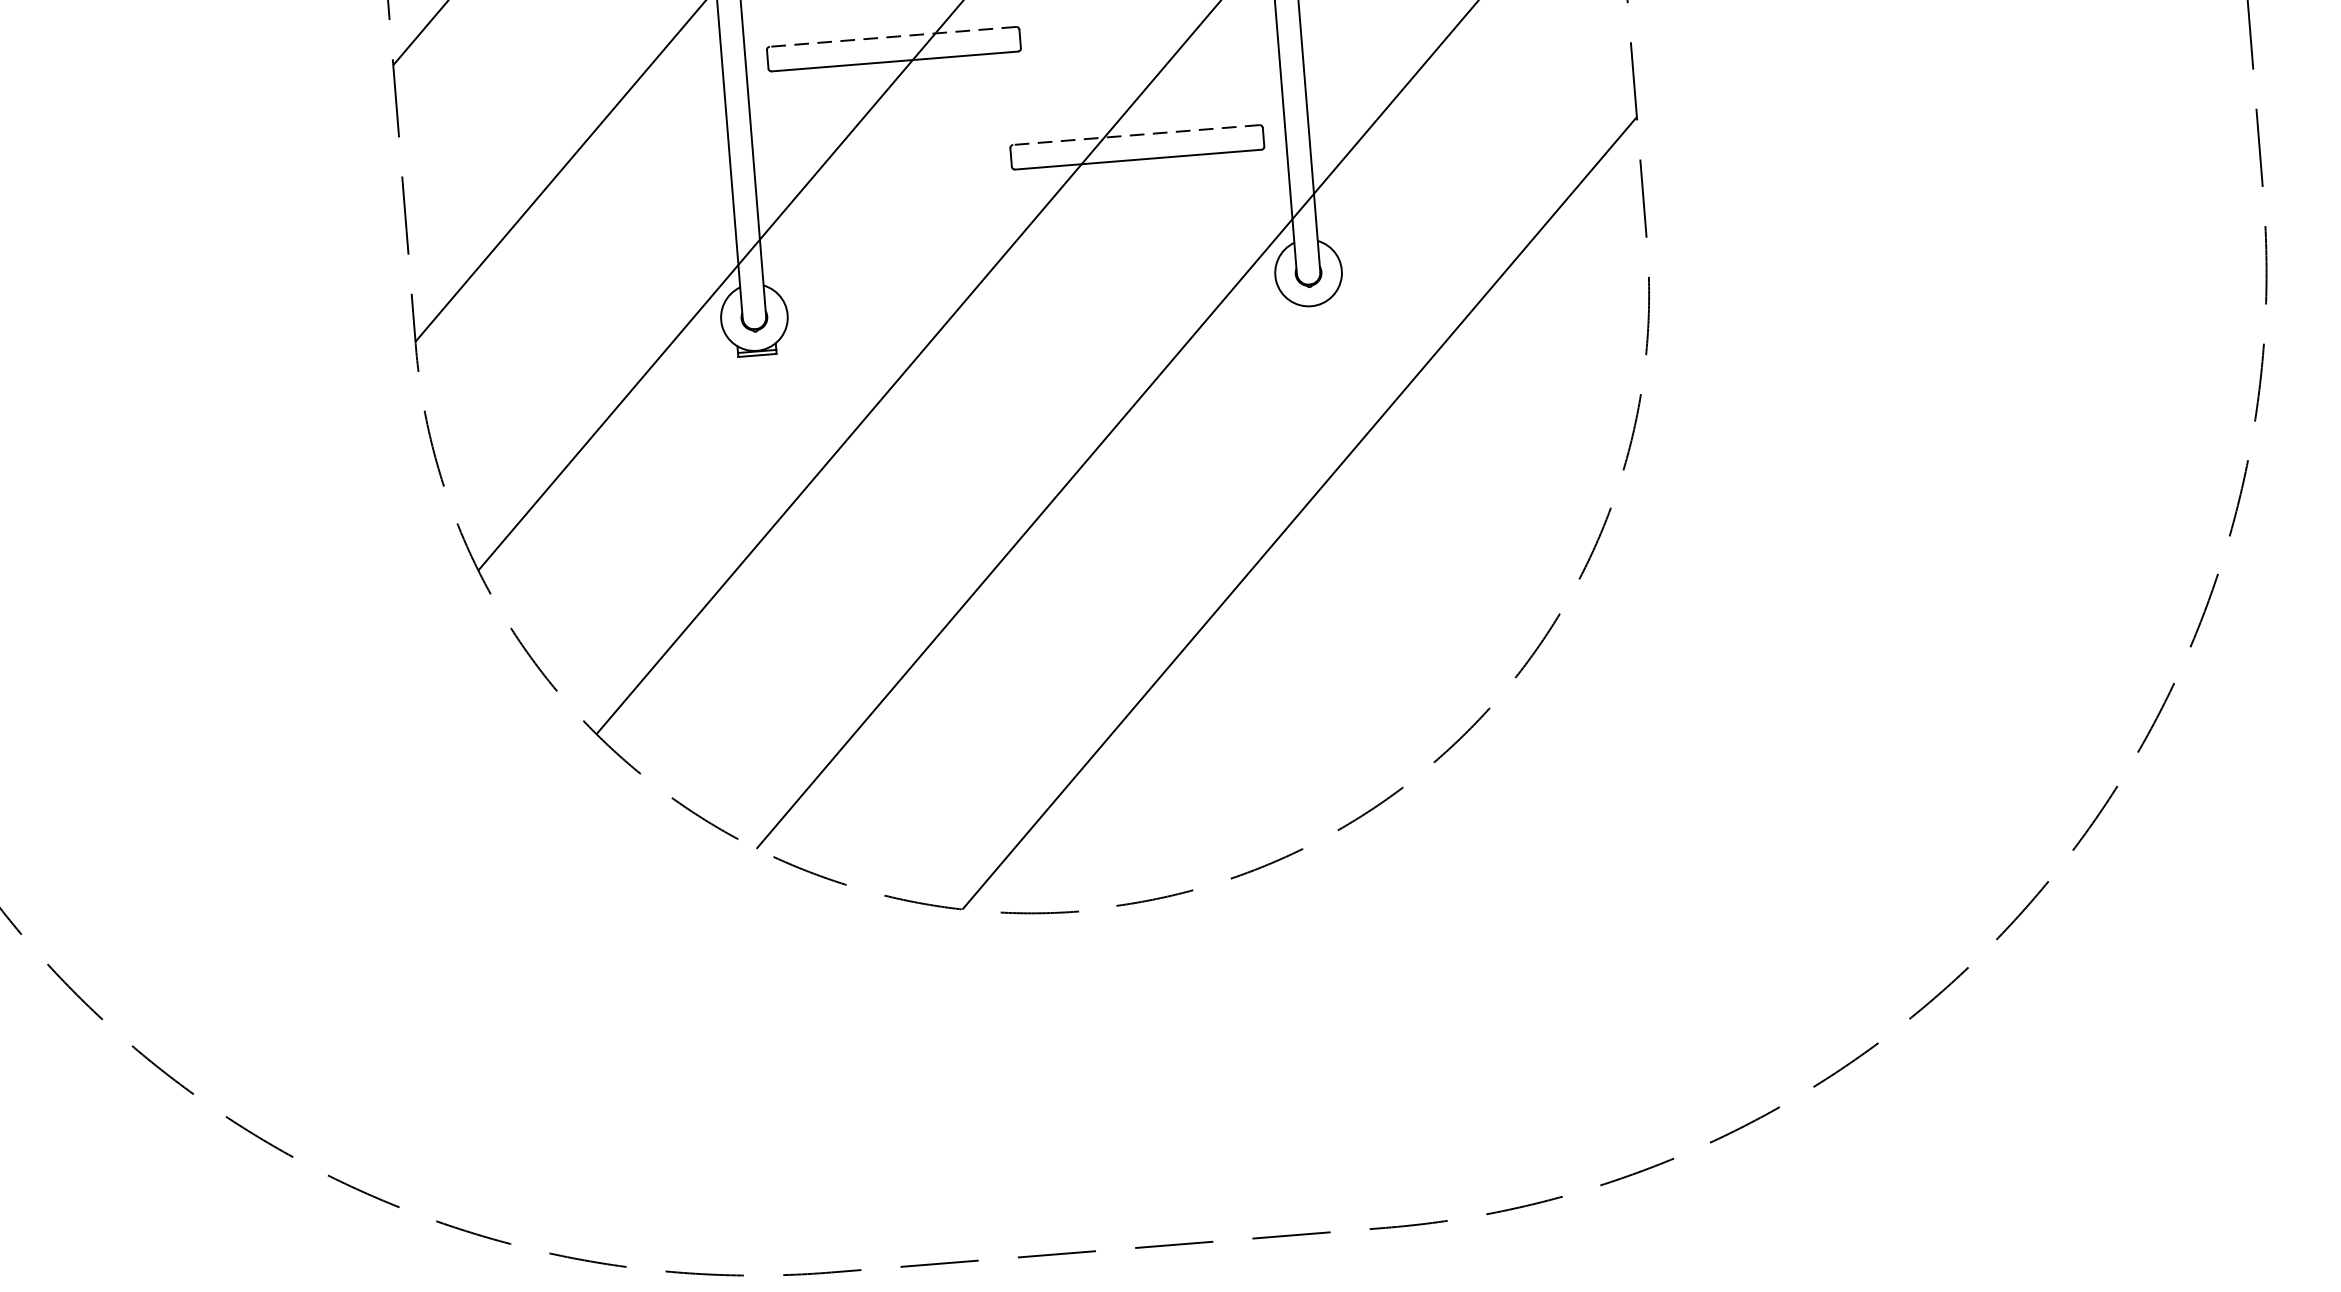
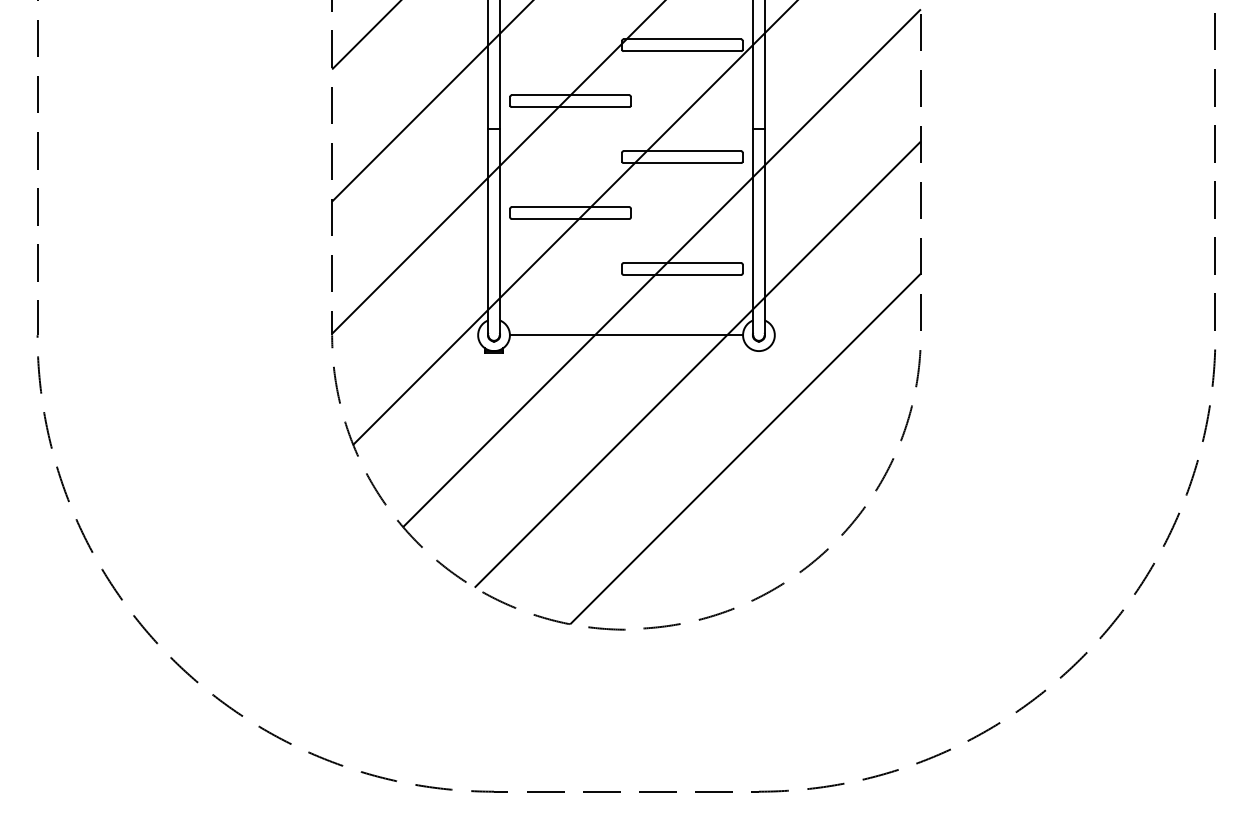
line: (892, 37) -> (570, 207), dashed -> solid
line: (1136, 135) -> (682, 263), dashed -> solid
line: (1031, 293) -> (626, 334), added

